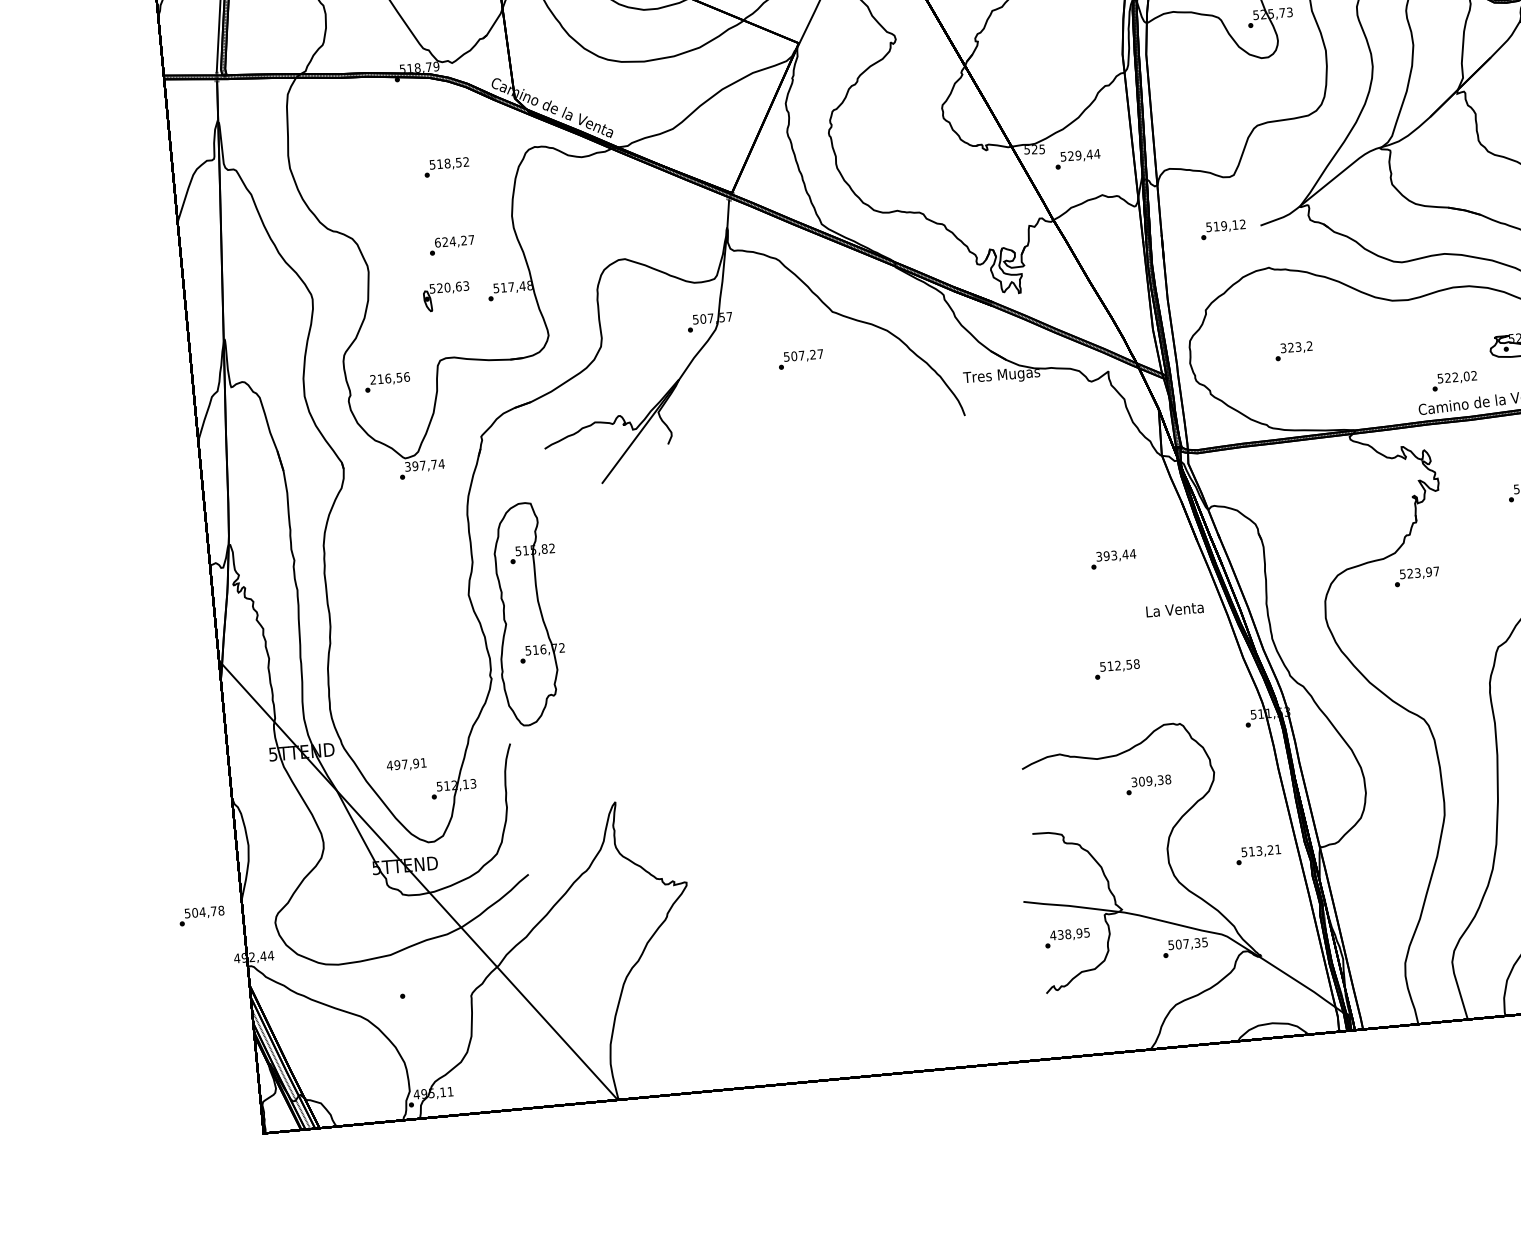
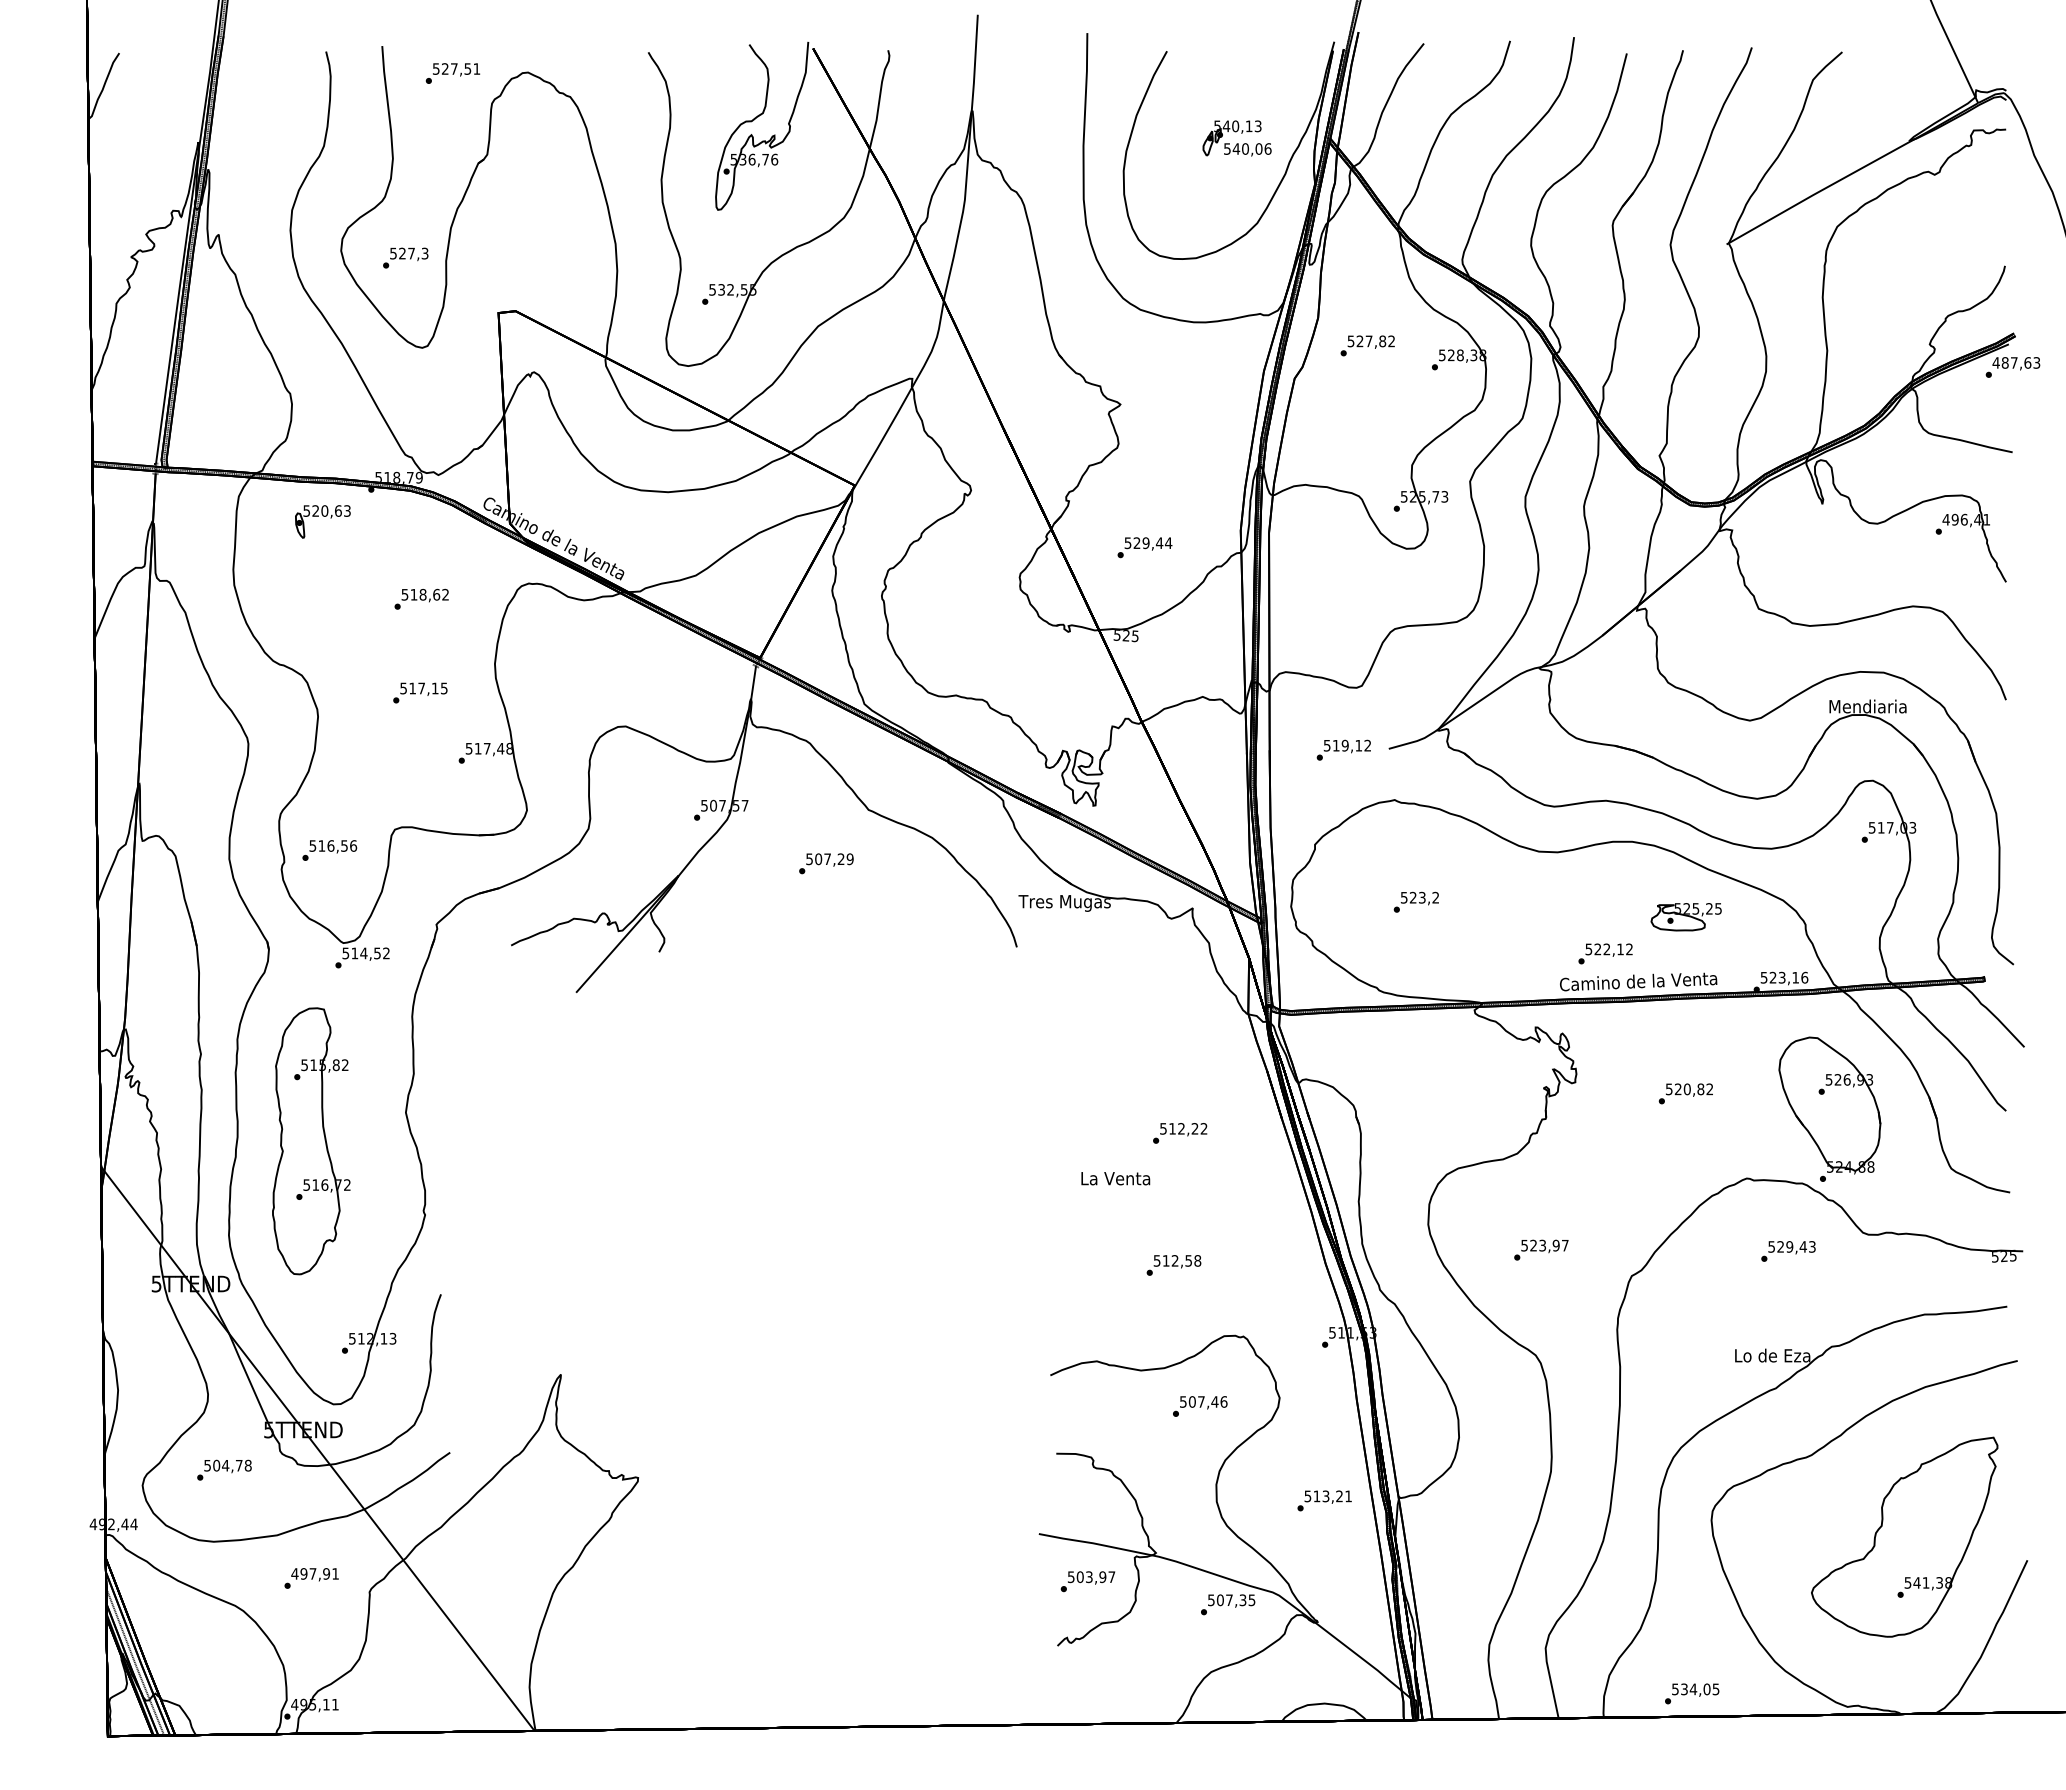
text: (1077, 159) -> (1144, 547), moved
text: (458, 162) -> (436, 594), 518,52 -> 518,62
text: (454, 241) -> (423, 688), 624,27 -> 517,15
part: (446, 296) -> (322, 521), moved
text: (1283, 347) -> (1404, 896), 323,2 -> 523,2
text: (819, 354) -> (849, 859), 507,27 -> 507,29
text: (1466, 376) -> (1620, 949), 522,02 -> 522,12
text: (372, 379) -> (312, 845), 216,56 -> 516,56
text: (425, 465) -> (366, 953), 397,74 -> 514,52
text: (1115, 555) -> (1183, 1128), 393,44 -> 512,22
text: (1417, 576) -> (1541, 1249), moved
text: (1174, 609) -> (1115, 1178), moved
part: (529, 614) -> (311, 1141), moved
text: (406, 764) -> (314, 1574), moved
text: (1151, 780) -> (1203, 1401), 309,38 -> 507,46
text: (201, 915) -> (224, 1469), moved
text: (1070, 934) -> (1091, 1577), 438,95 -> 503,97

